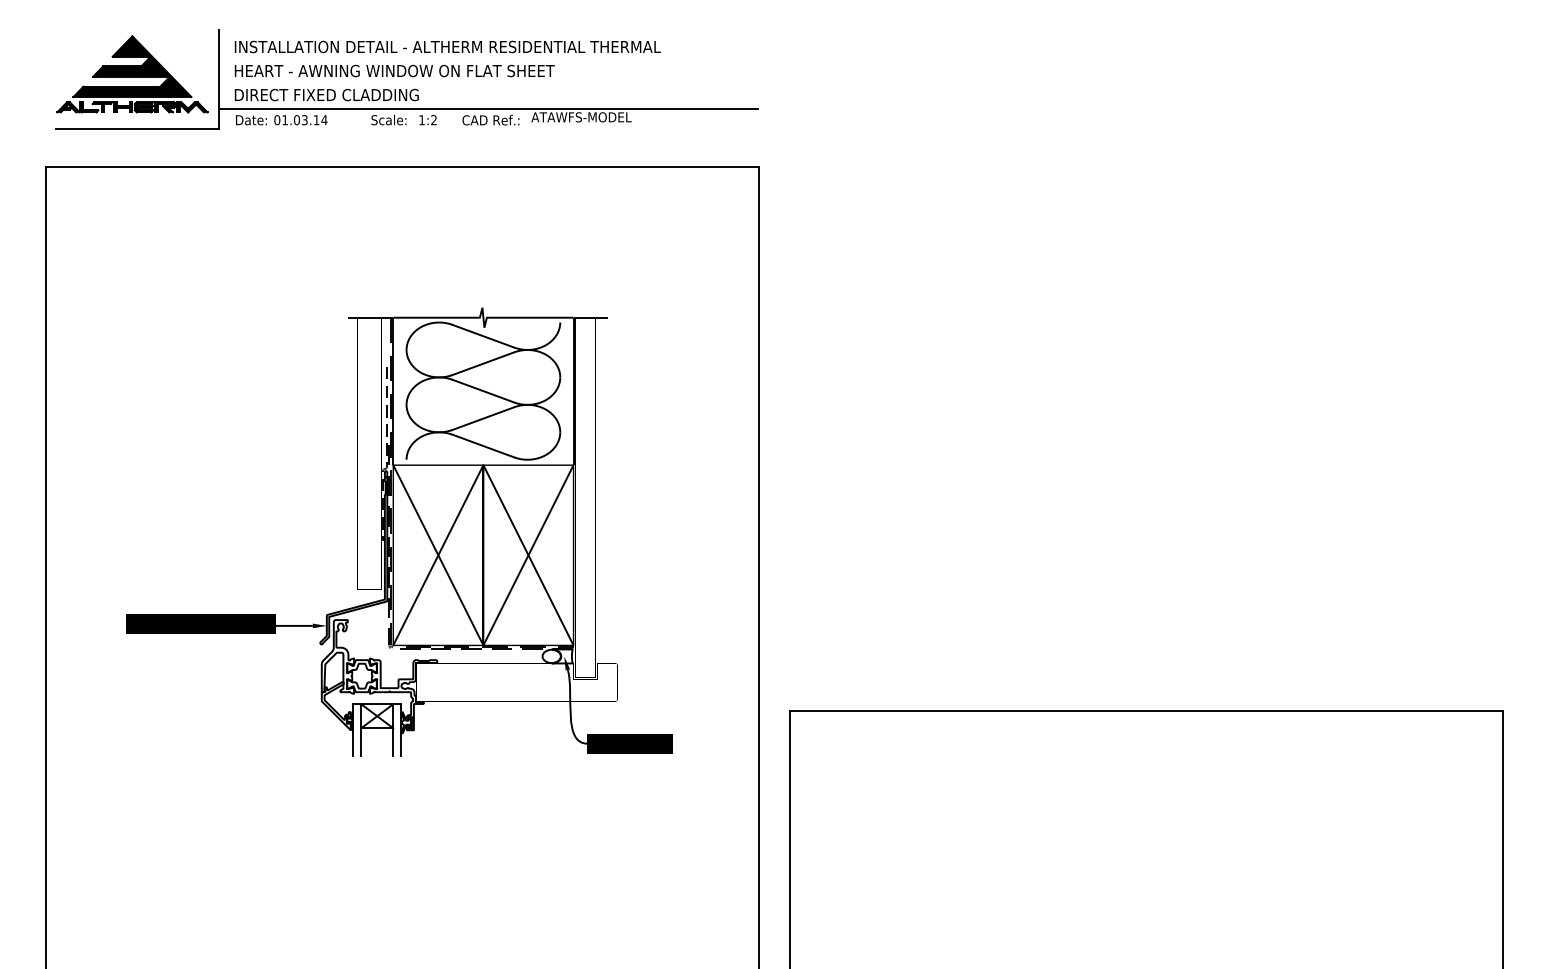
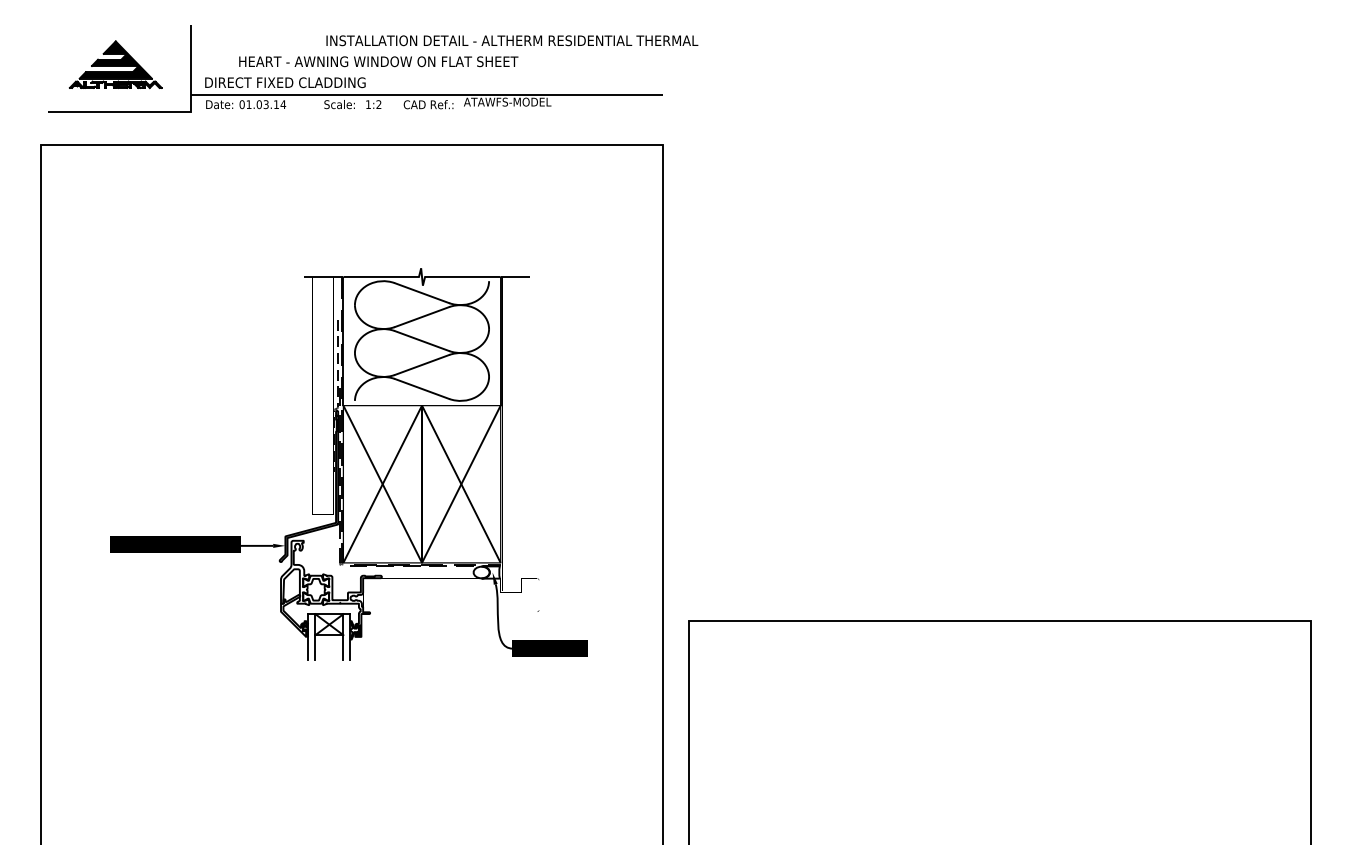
text: (447, 46) -> (511, 40), moved
text: (394, 70) -> (378, 61), moved
part: (132, 74) -> (115, 64), size x0.7

